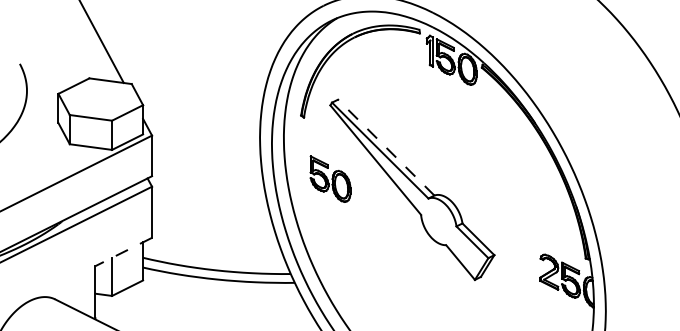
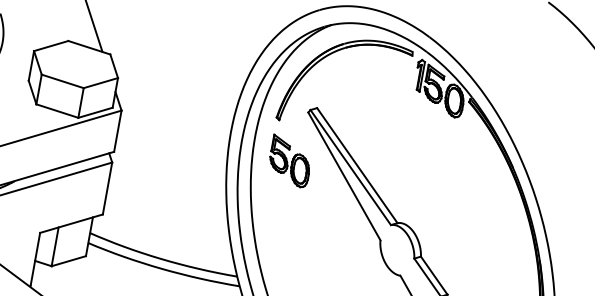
line: (386, 147) -> (357, 165), dashed -> solid
part: (330, 178) -> (290, 160), moved
line: (123, 252) -> (71, 224), dashed -> solid

